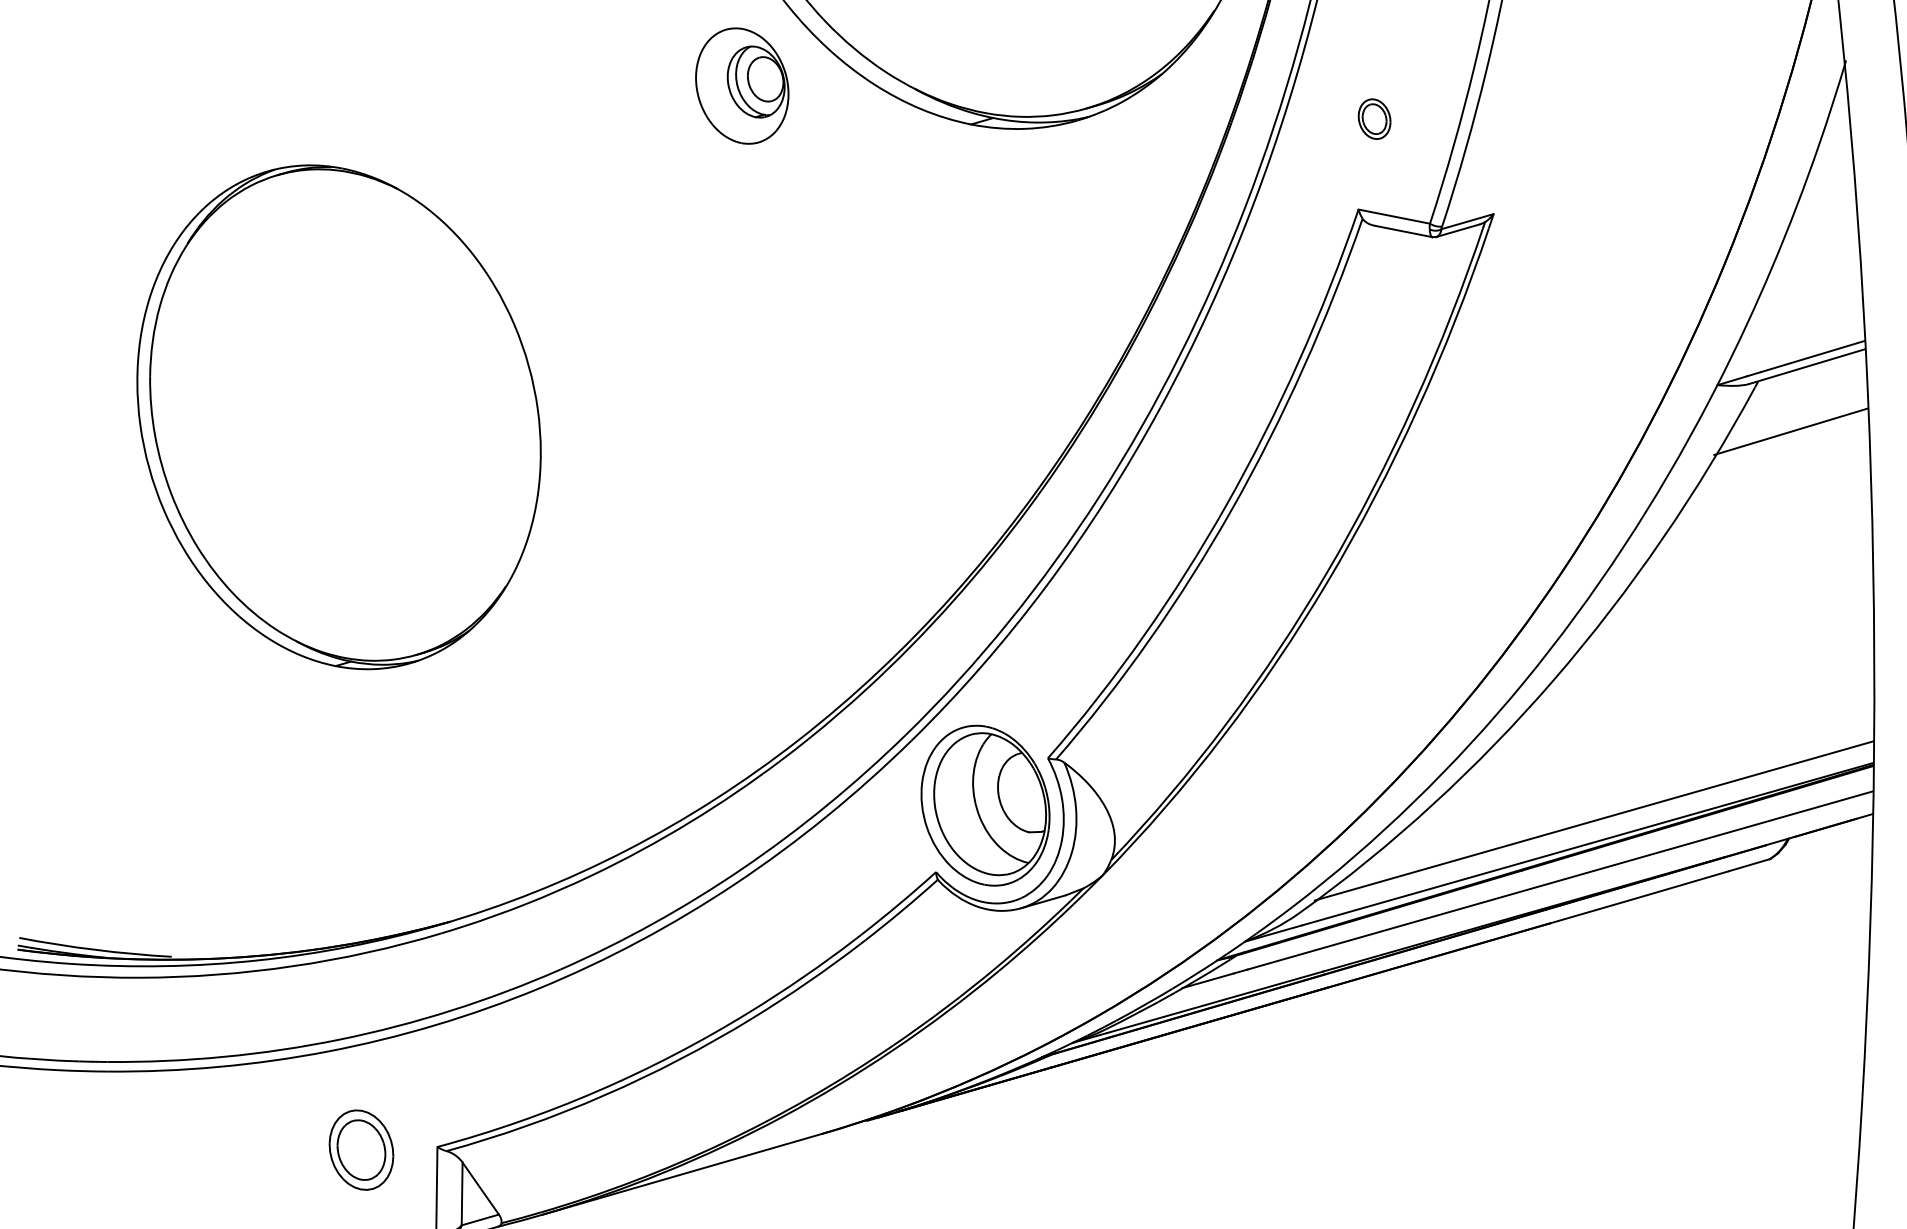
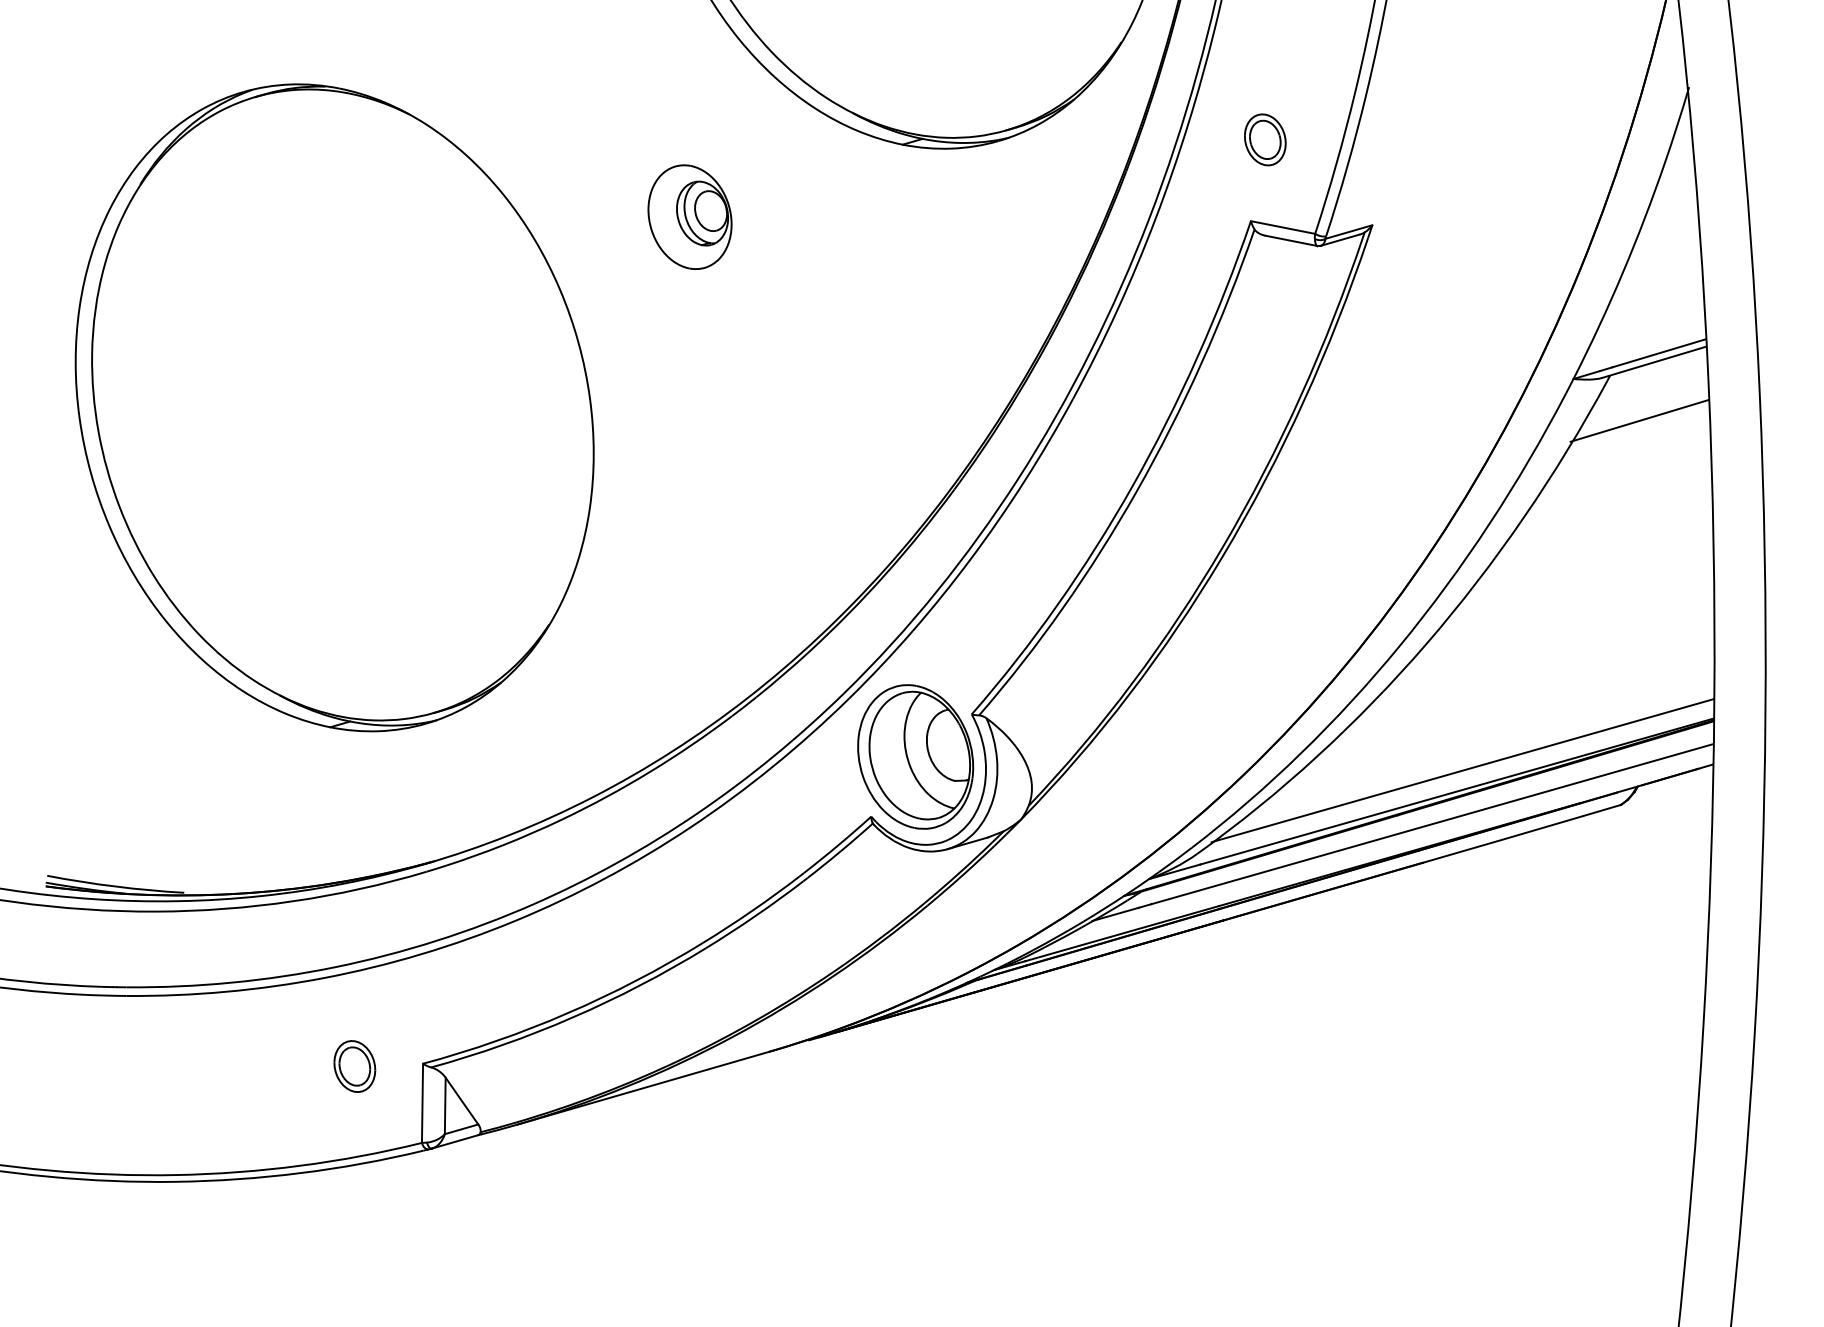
part: (741, 85) -> (689, 216), moved
part: (1374, 118) -> (1265, 139), size x1.43
part: (338, 416) -> (334, 407), size x1.43
part: (361, 1150) -> (354, 1066), size x0.71

